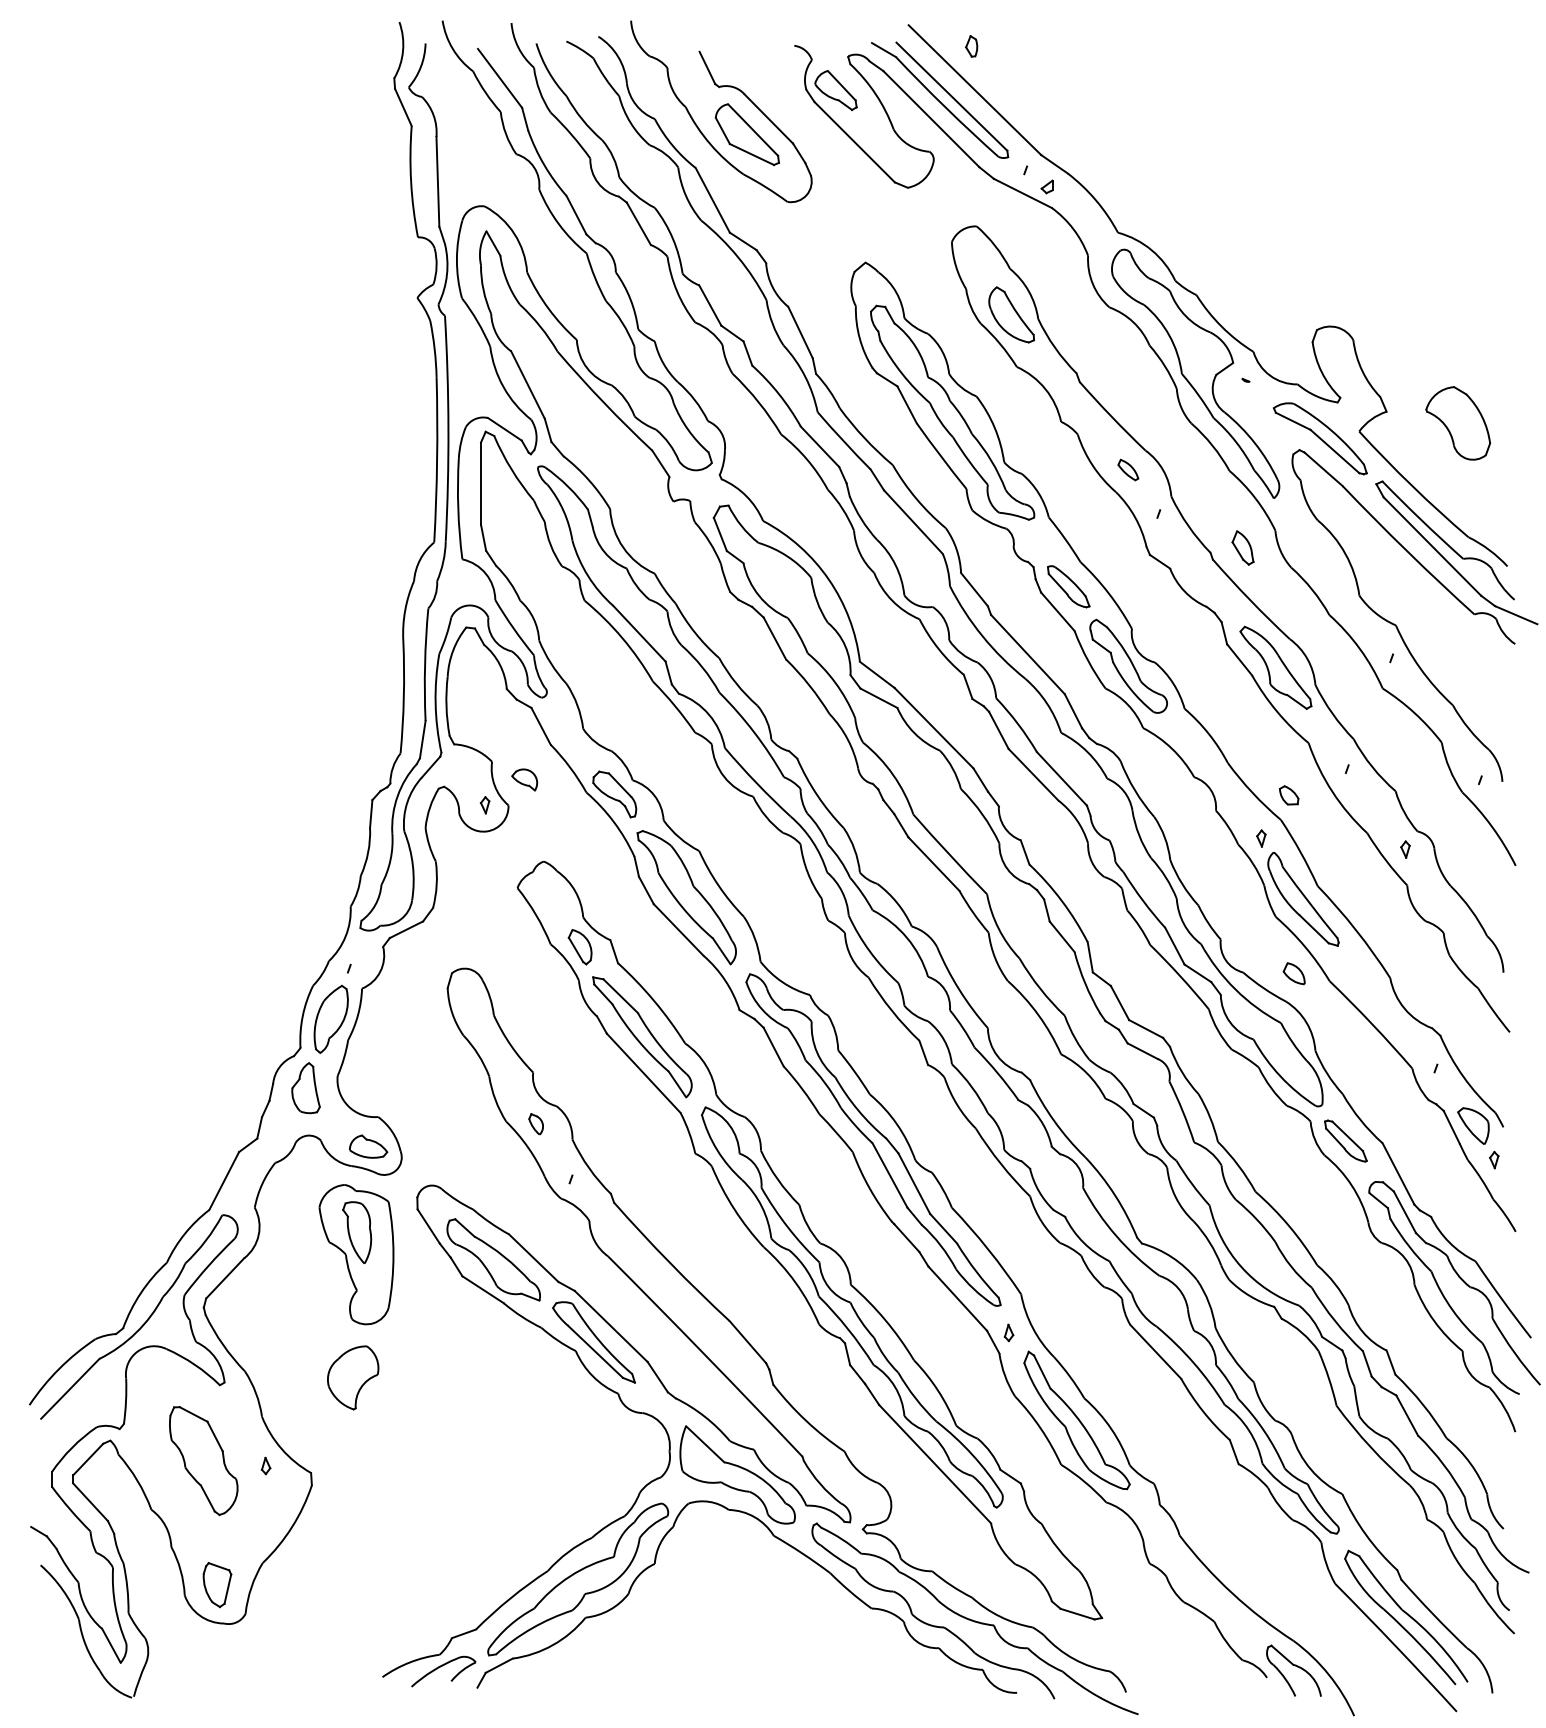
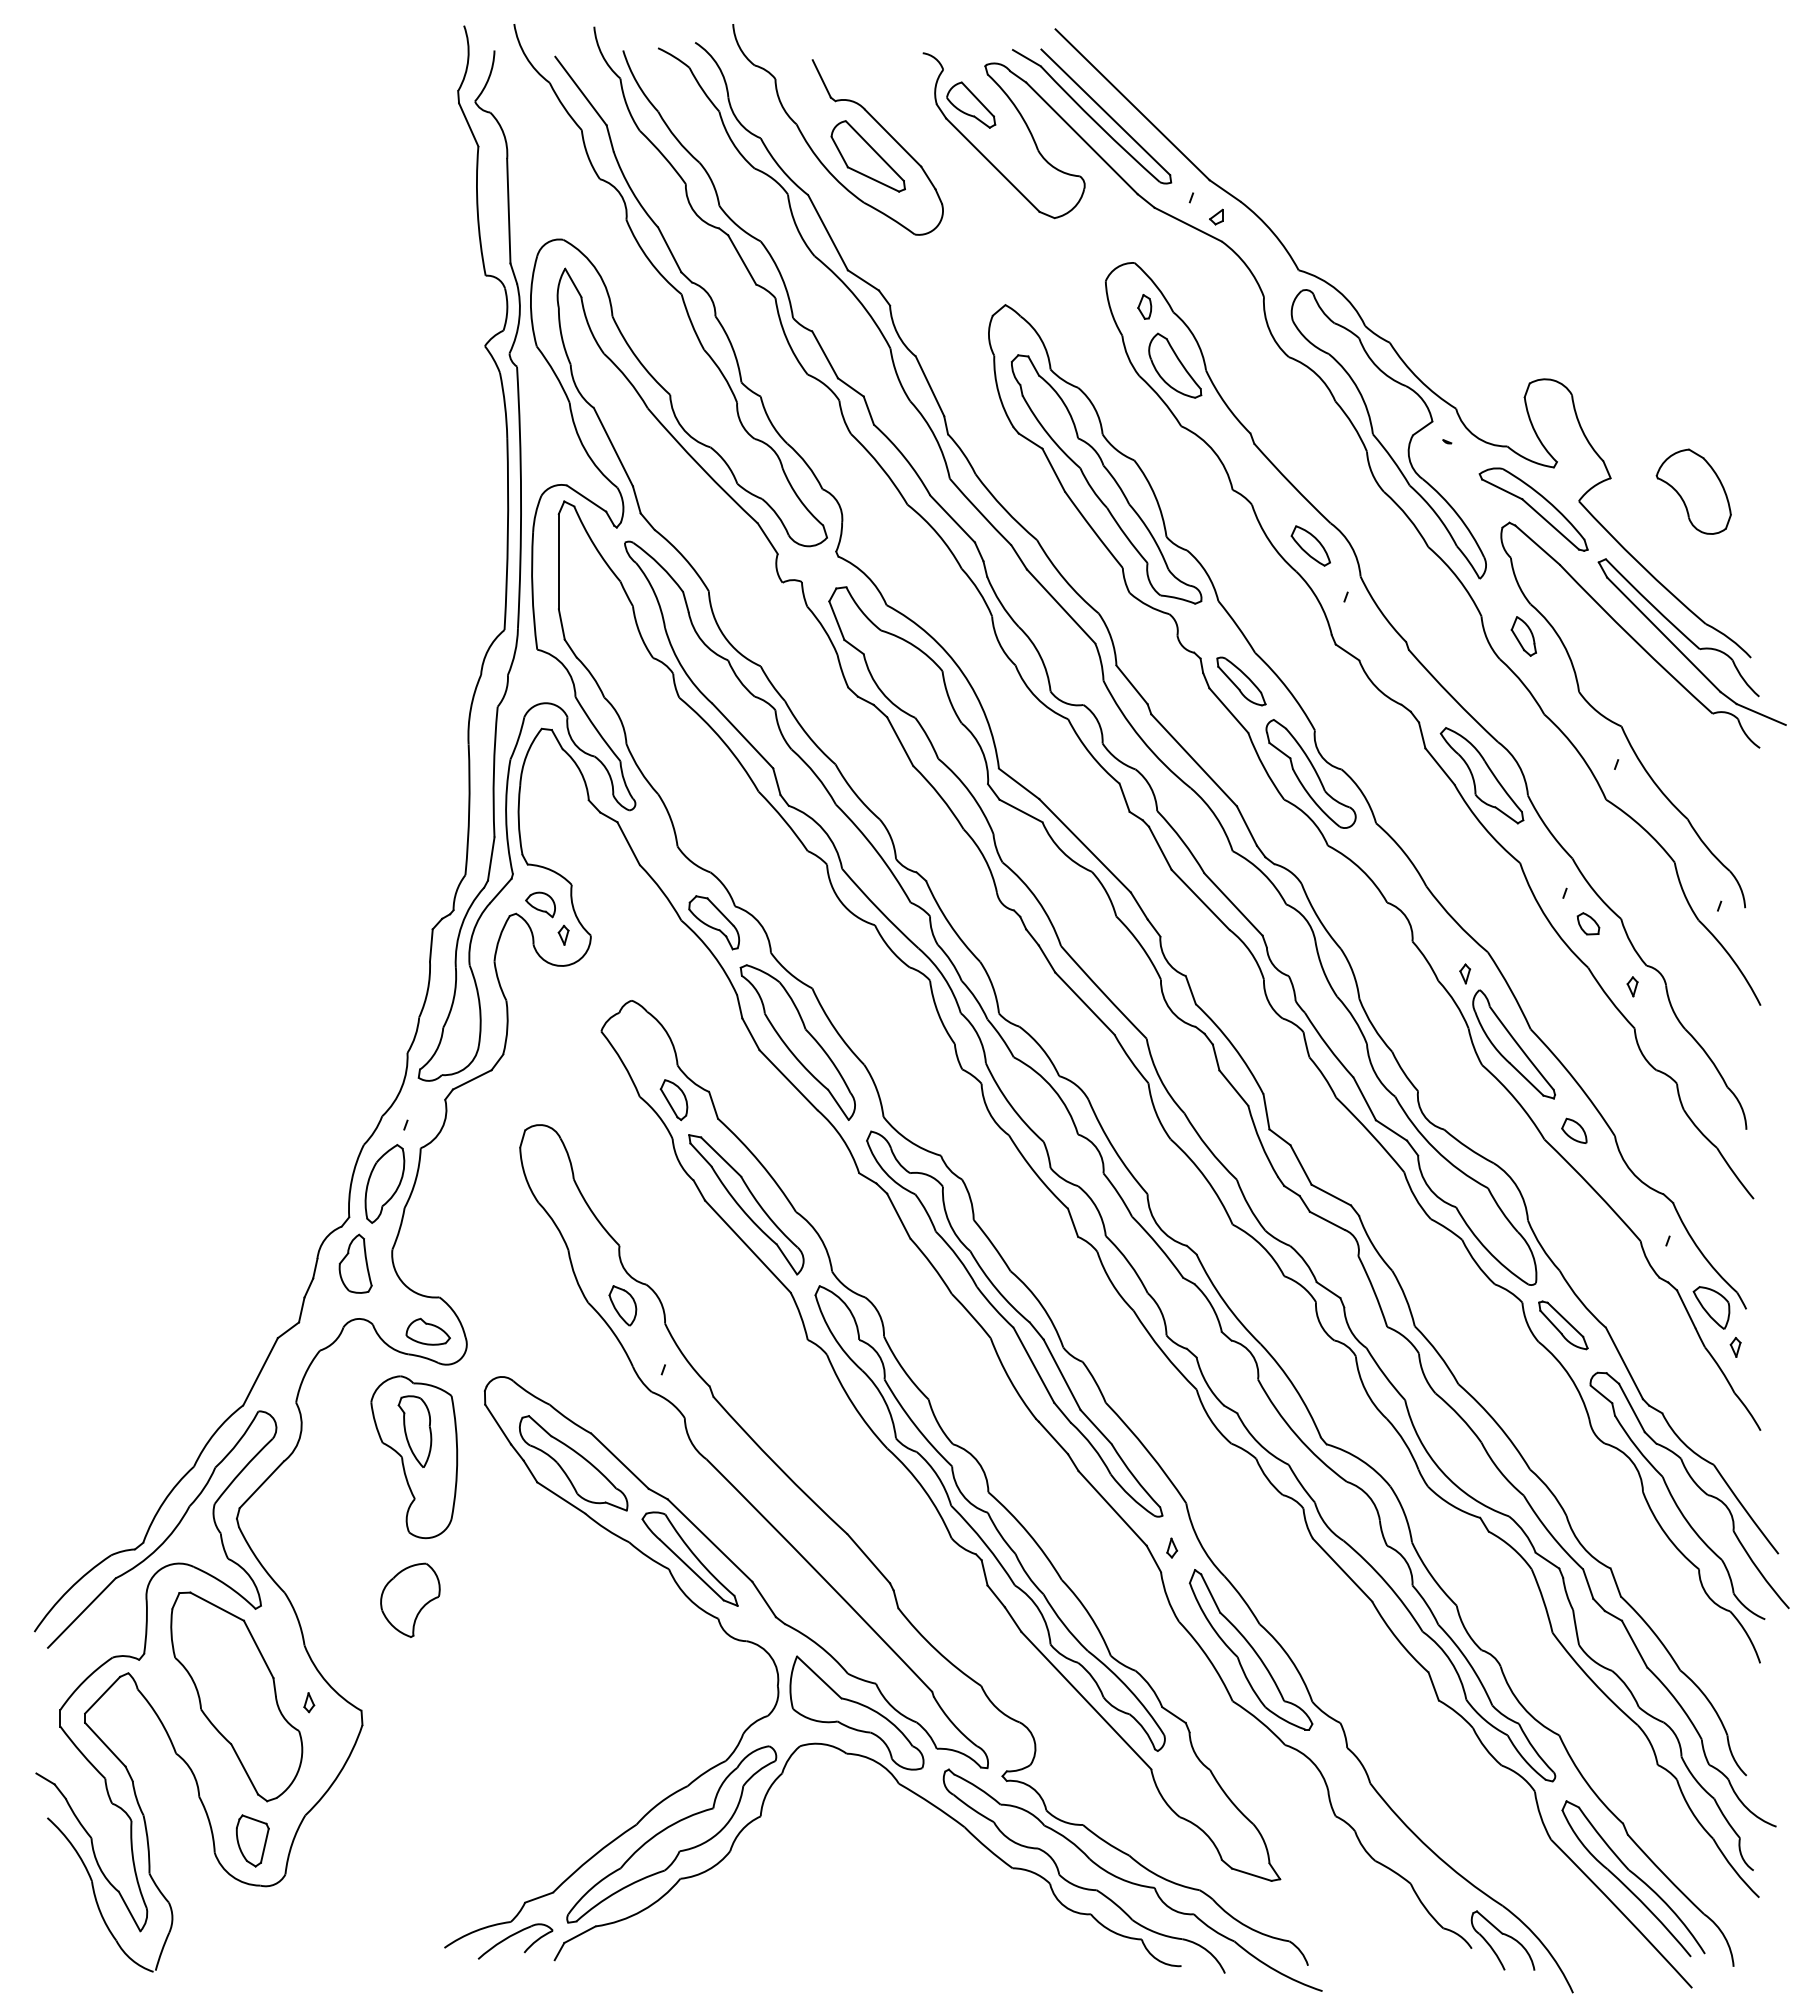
part: (971, 46) -> (1144, 306), moved
part: (1128, 469) -> (1310, 545), size x1.67
part: (1242, 548) -> (1523, 636), moved
part: (524, 779) -> (540, 904), moved
part: (1289, 795) -> (1588, 923), moved
part: (1294, 973) -> (1574, 1130), moved
part: (535, 1124) -> (622, 1305), size x1.67
part: (203, 1460) -> (236, 1696), size x1.67

